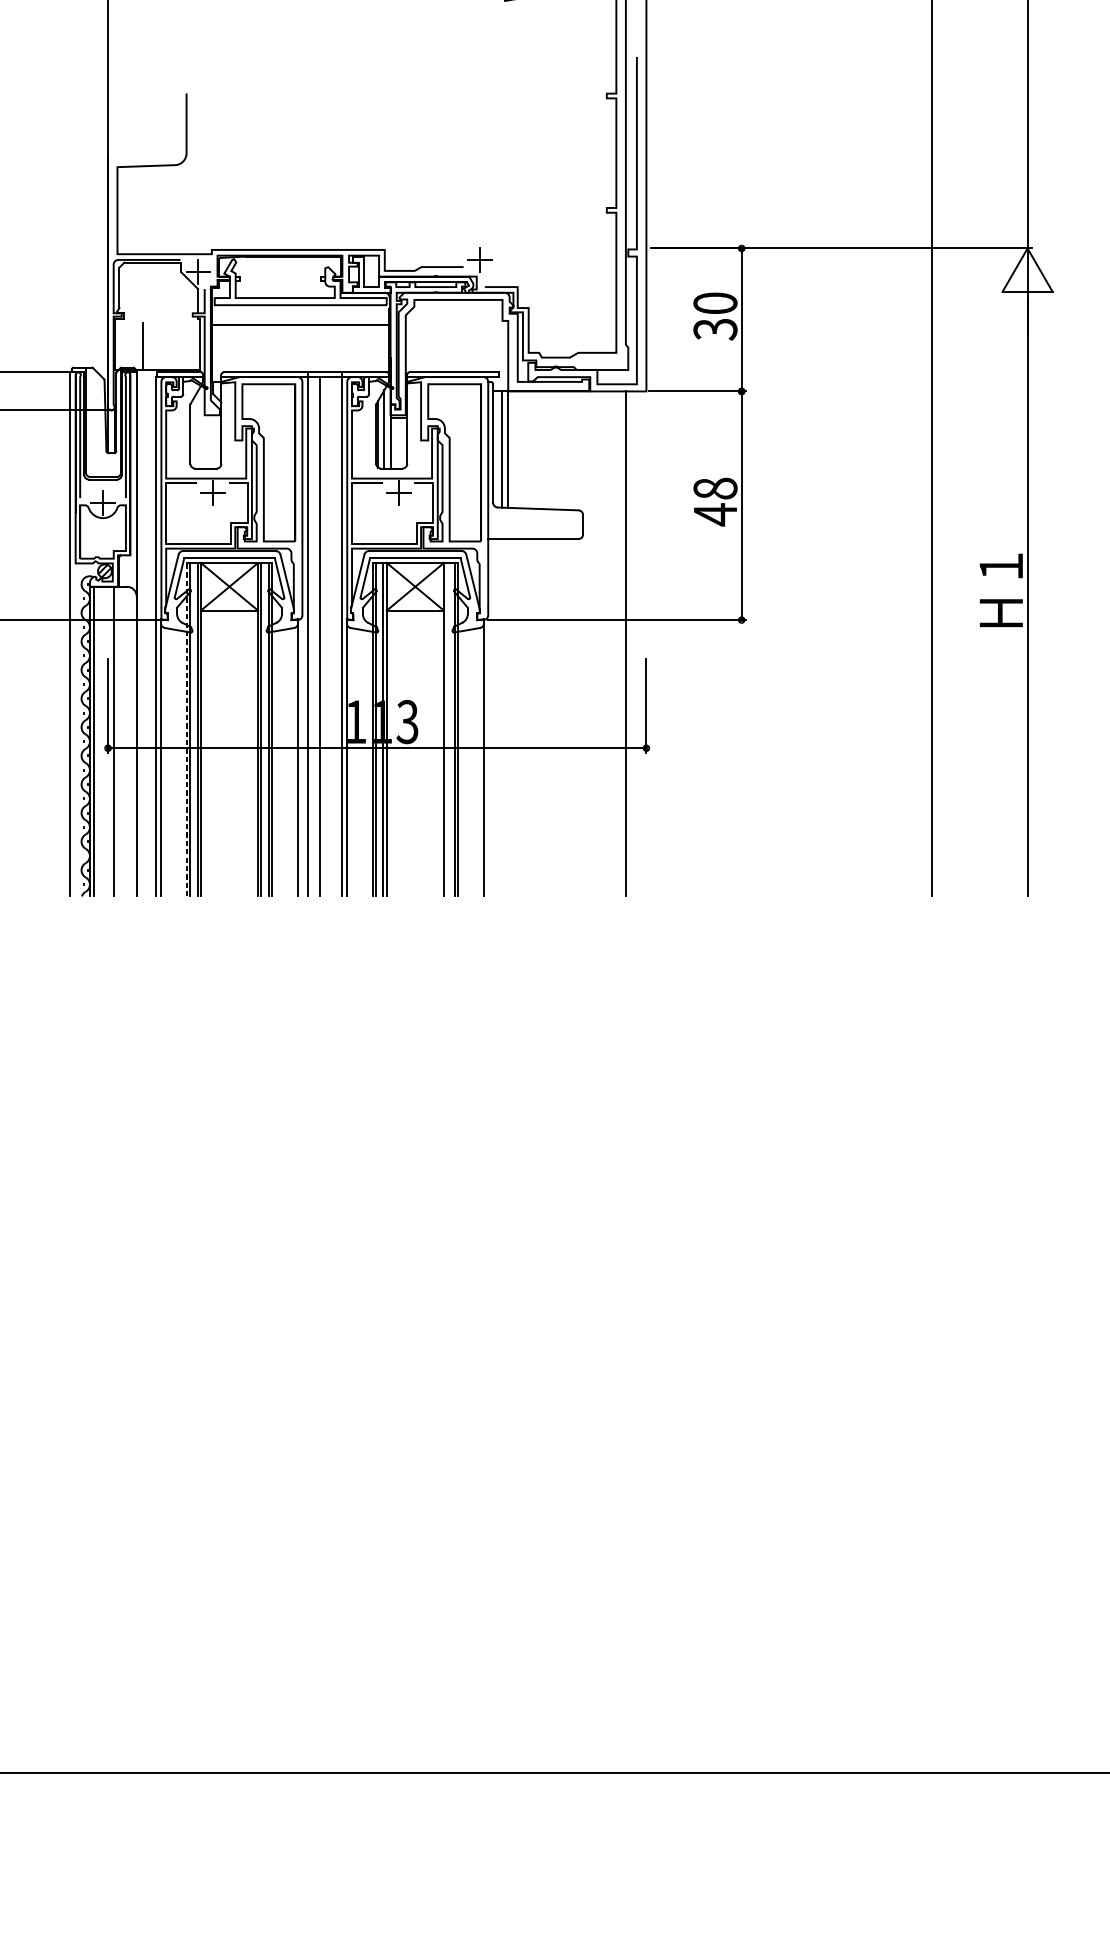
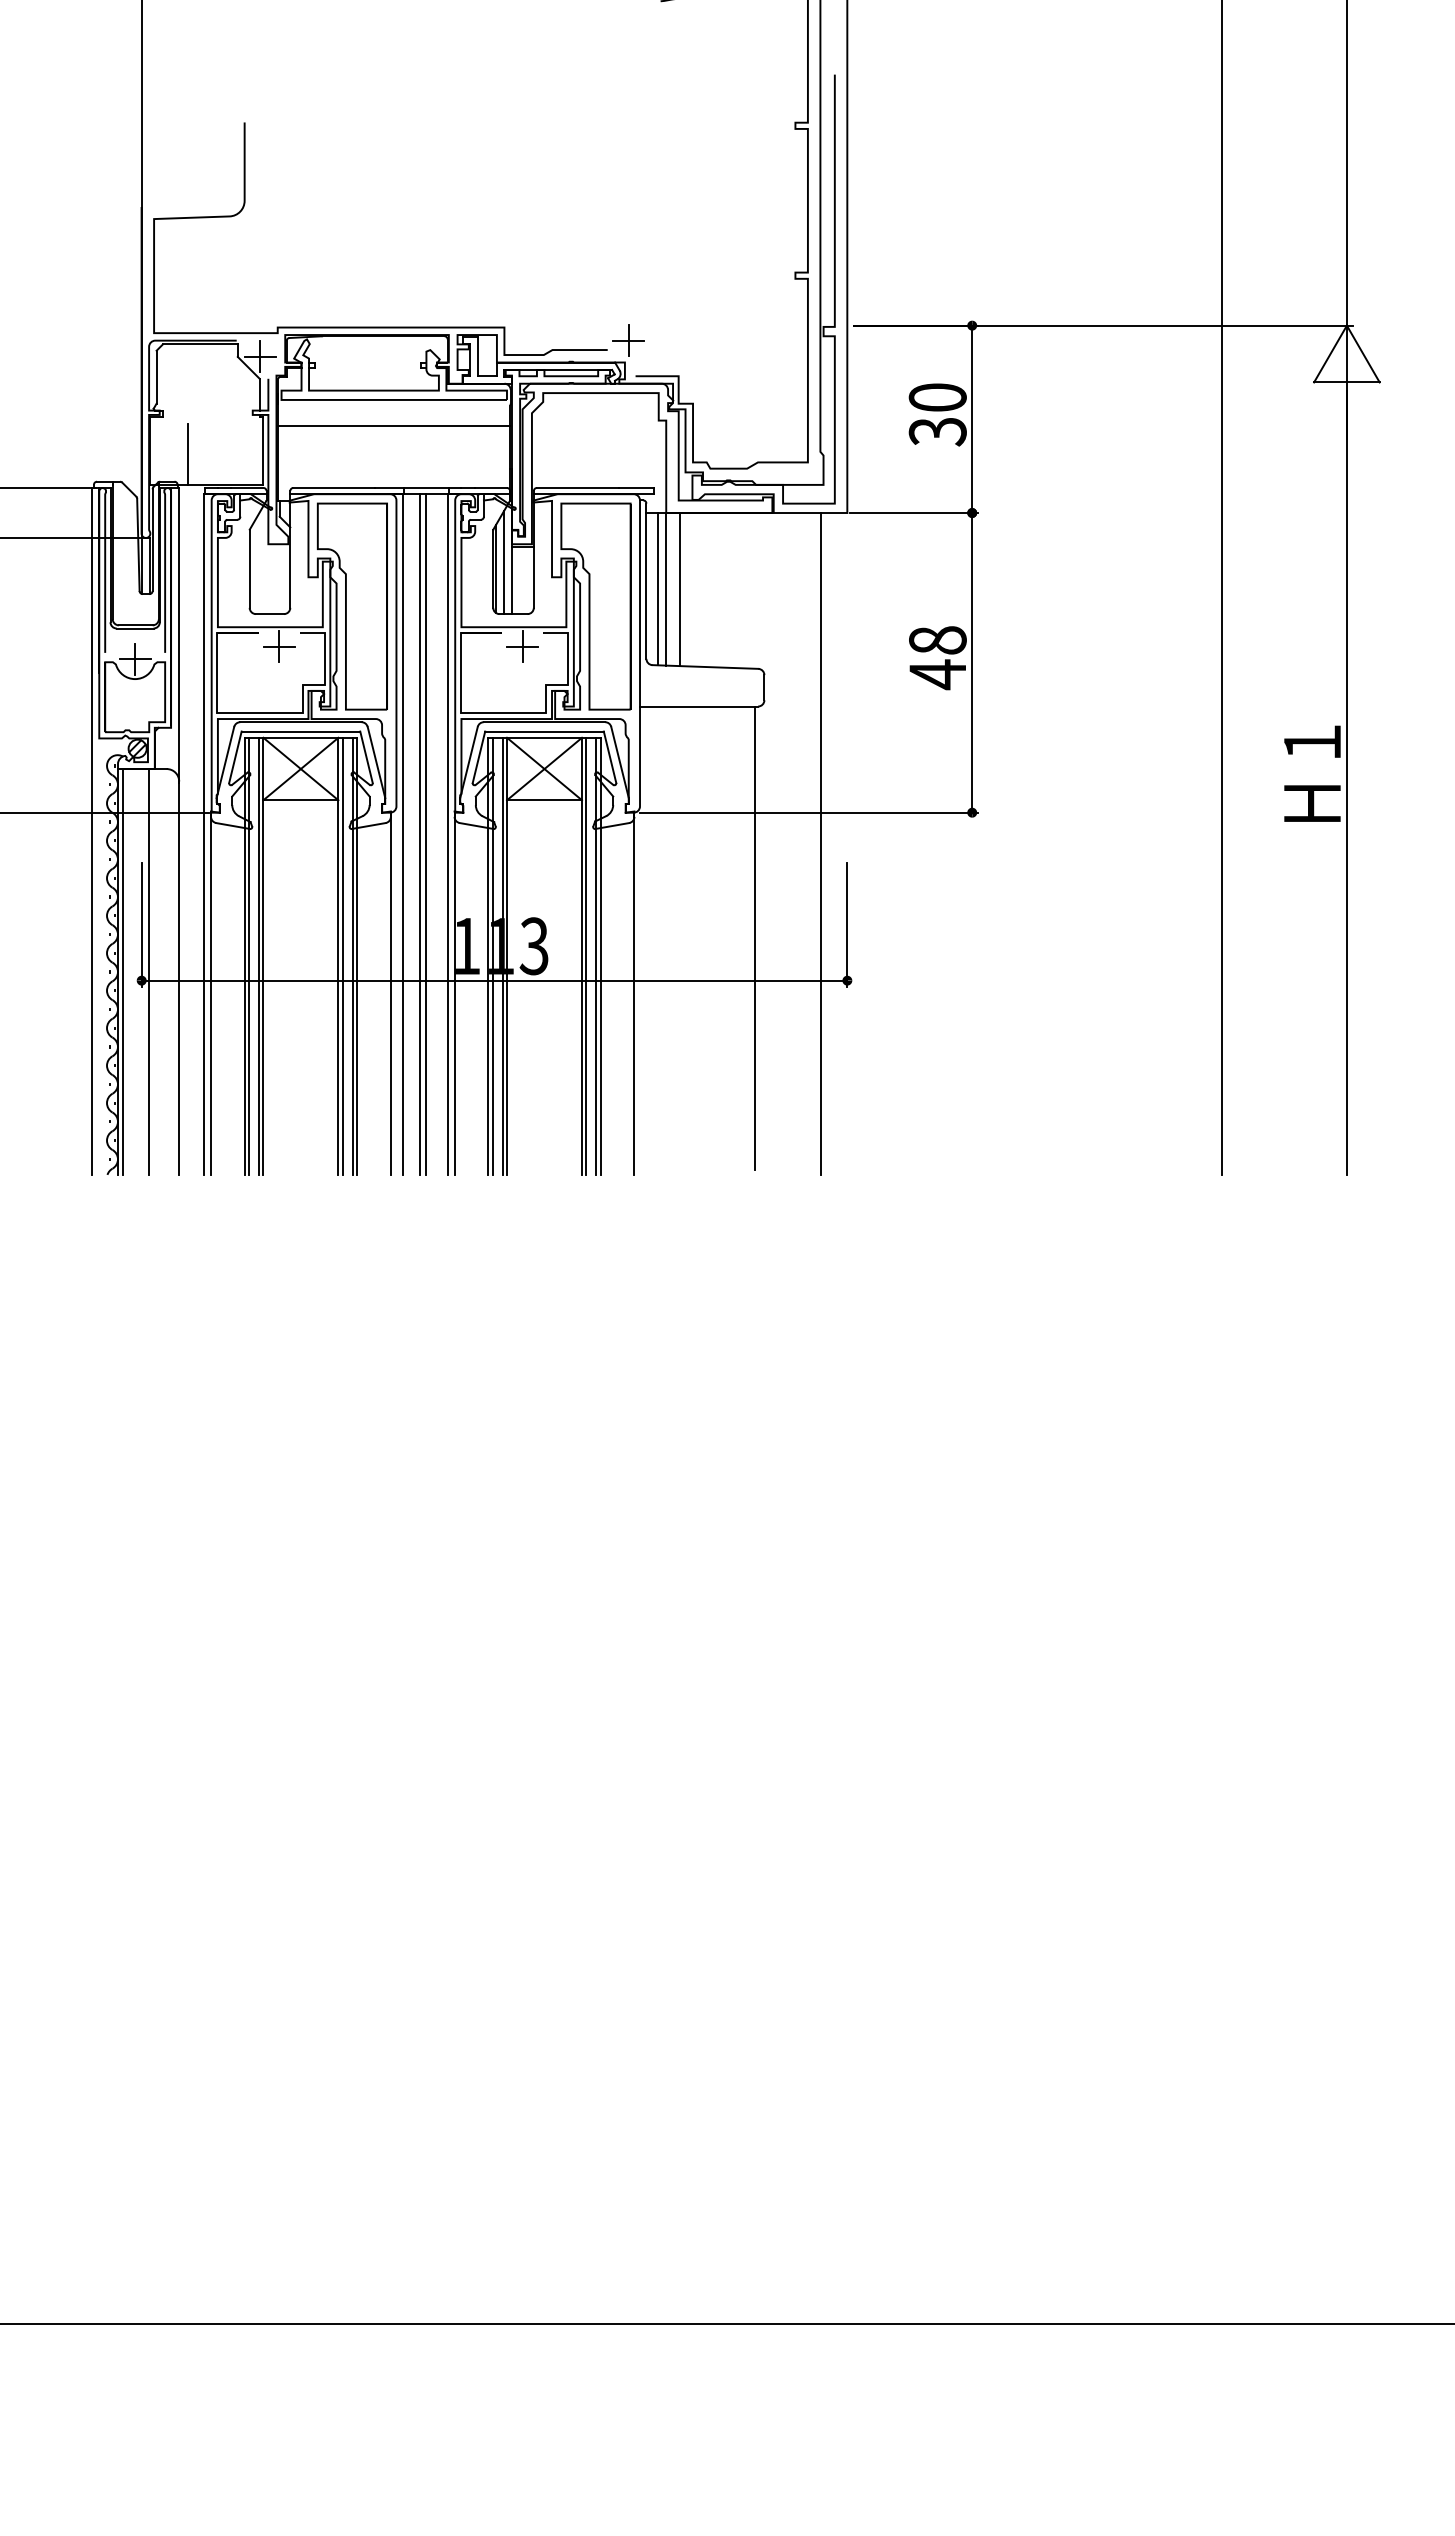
line: (519, 449) -> (680, 589), added
line: (324, 636) -> (425, 834), added
line: (575, 715) -> (754, 937), added
line: (186, 729) -> (244, 956), dashed -> solid
line: (447, 729) -> (586, 955), added

